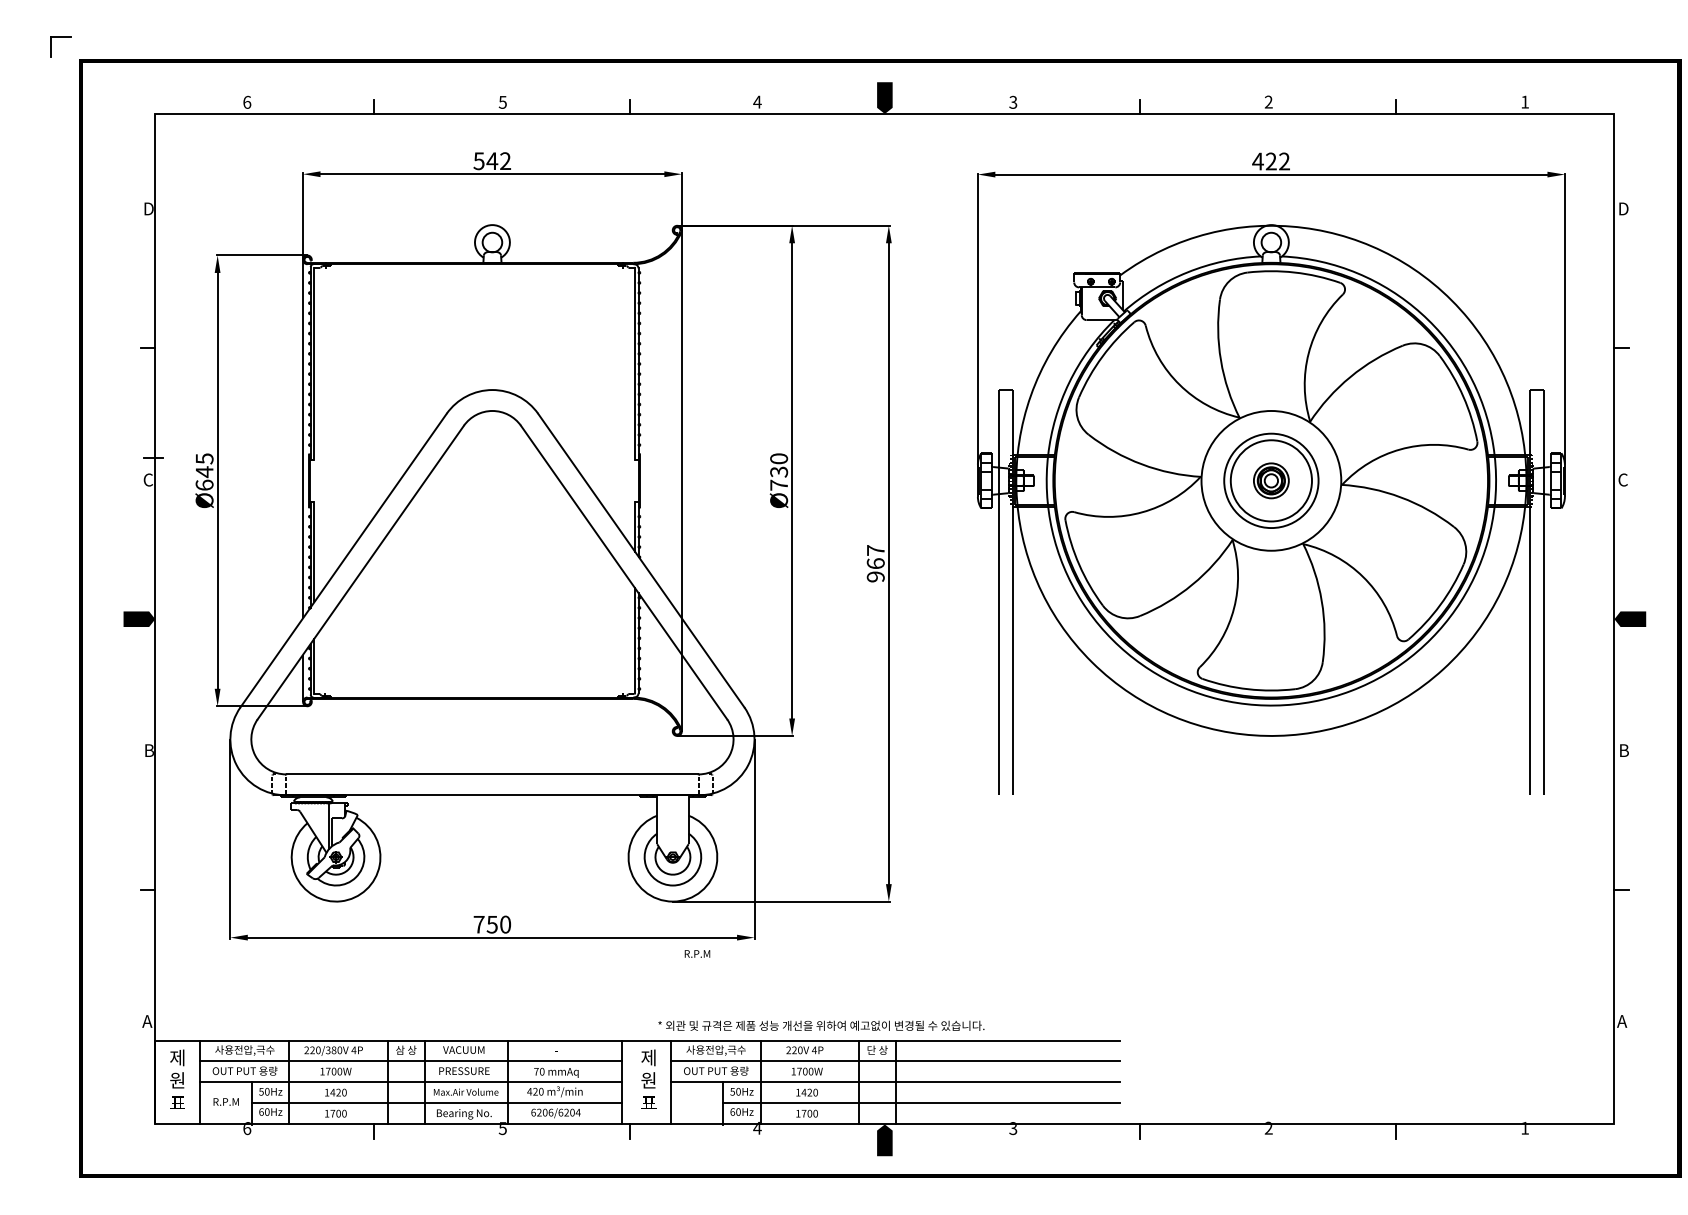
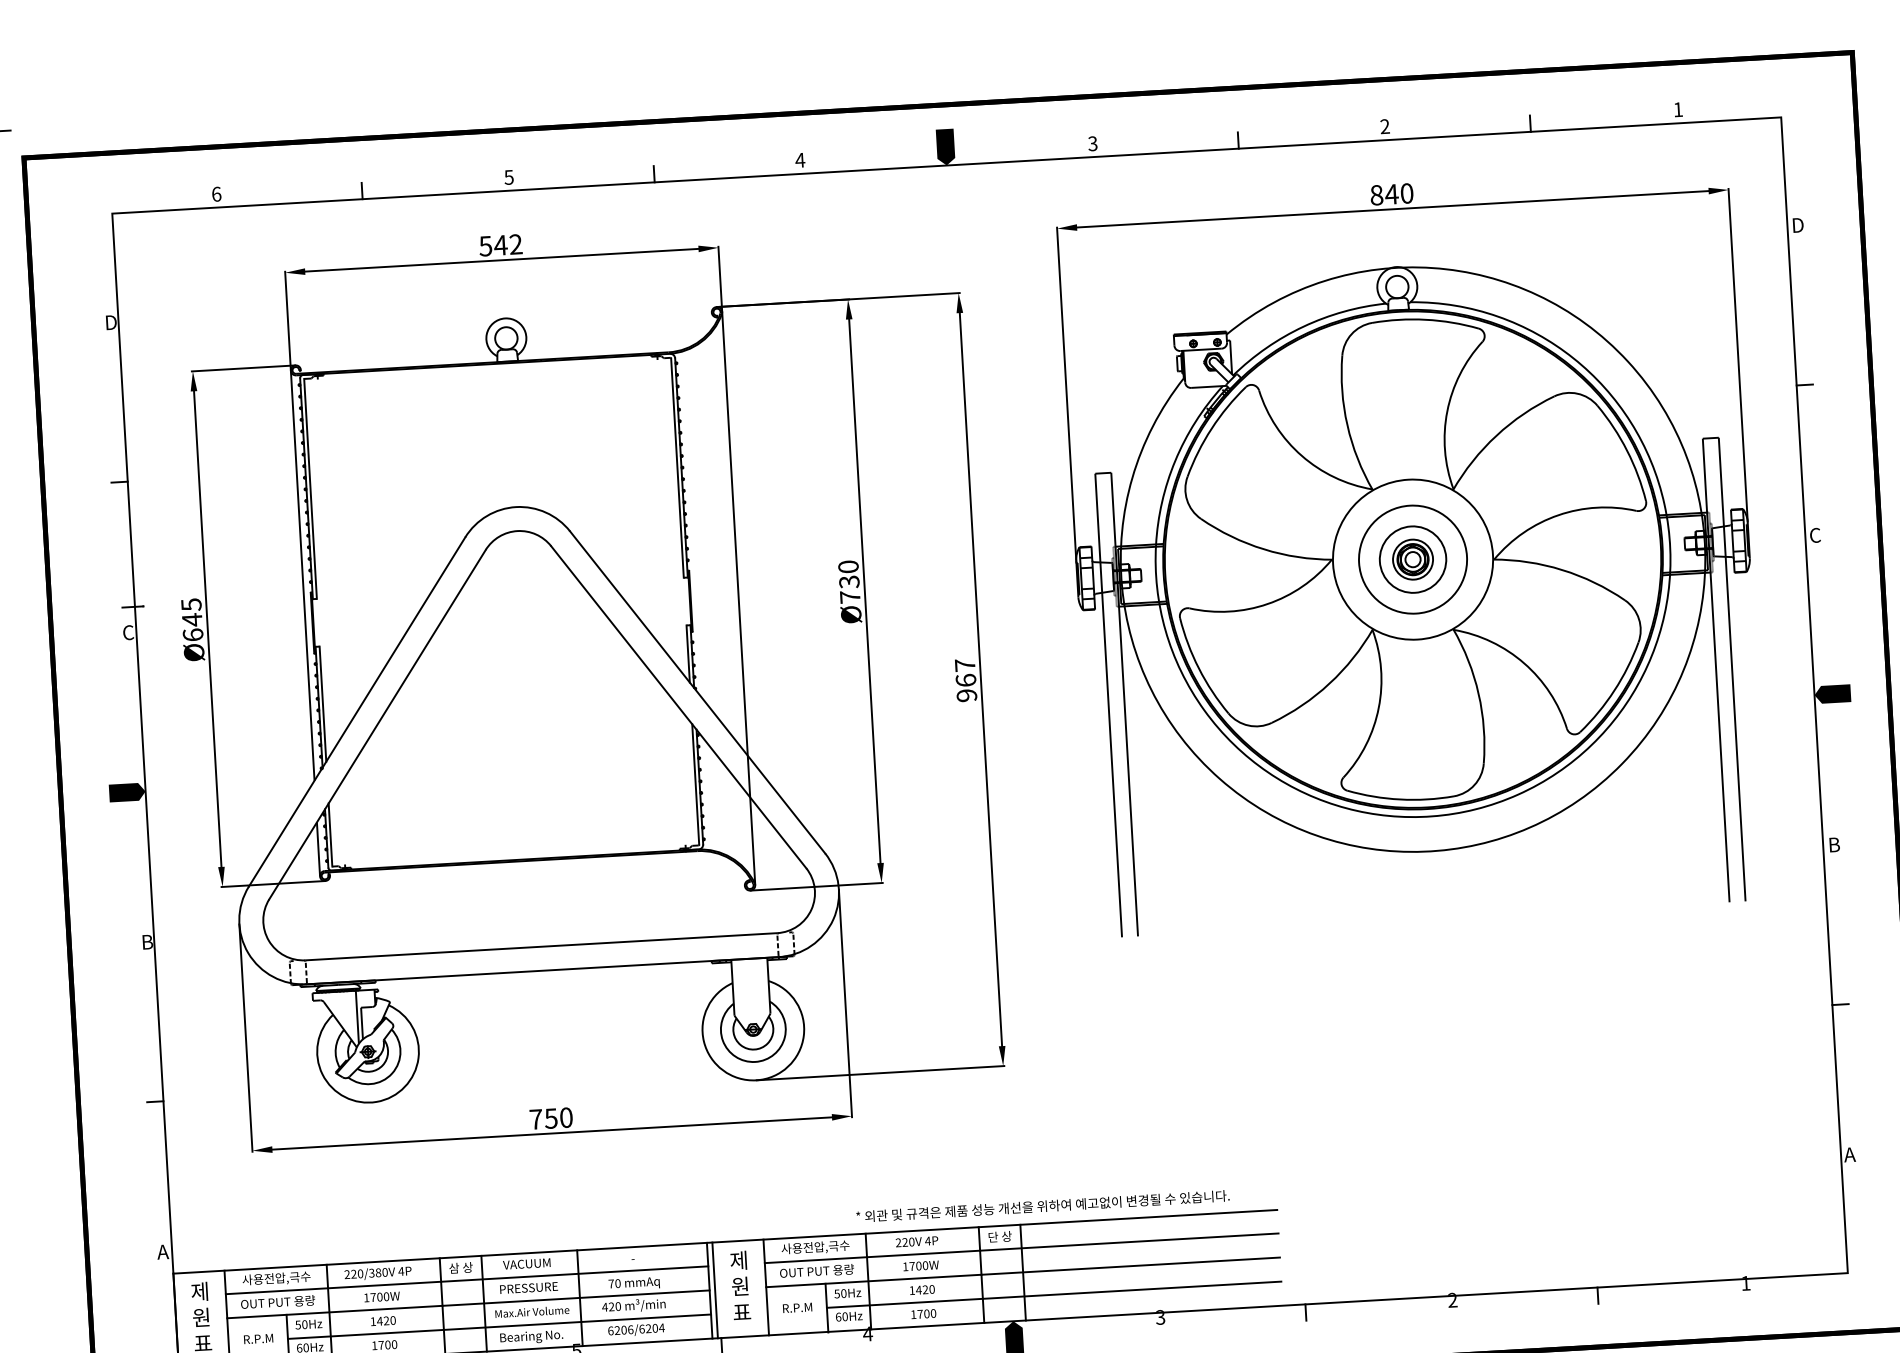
text: (1270, 161) -> (1390, 194), 422 -> 840
circle: (1271, 480) -> (1413, 559), size x0.71
text: (697, 953) -> (797, 1307), moved
text: (821, 1025) -> (1043, 1205), moved
line: (626, 1082) -> (715, 1290), added

